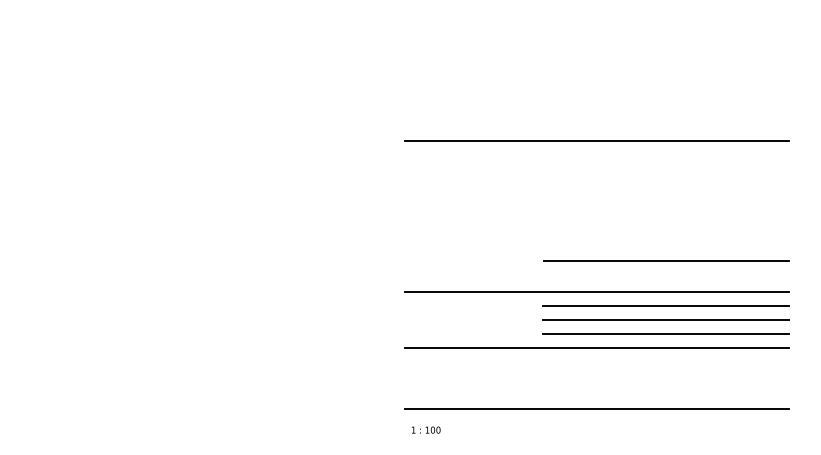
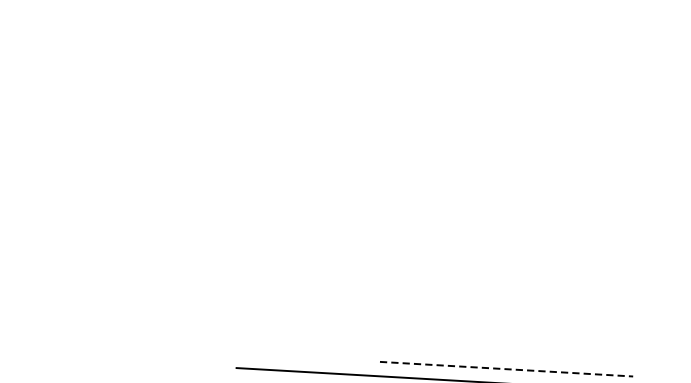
line: (596, 140) -> (446, 166), removed
line: (666, 261) -> (511, 294), removed
line: (596, 291) -> (437, 321), removed
line: (666, 305) -> (508, 340), removed
line: (666, 319) -> (507, 354), removed
line: (666, 333) -> (506, 368), solid -> dashed

